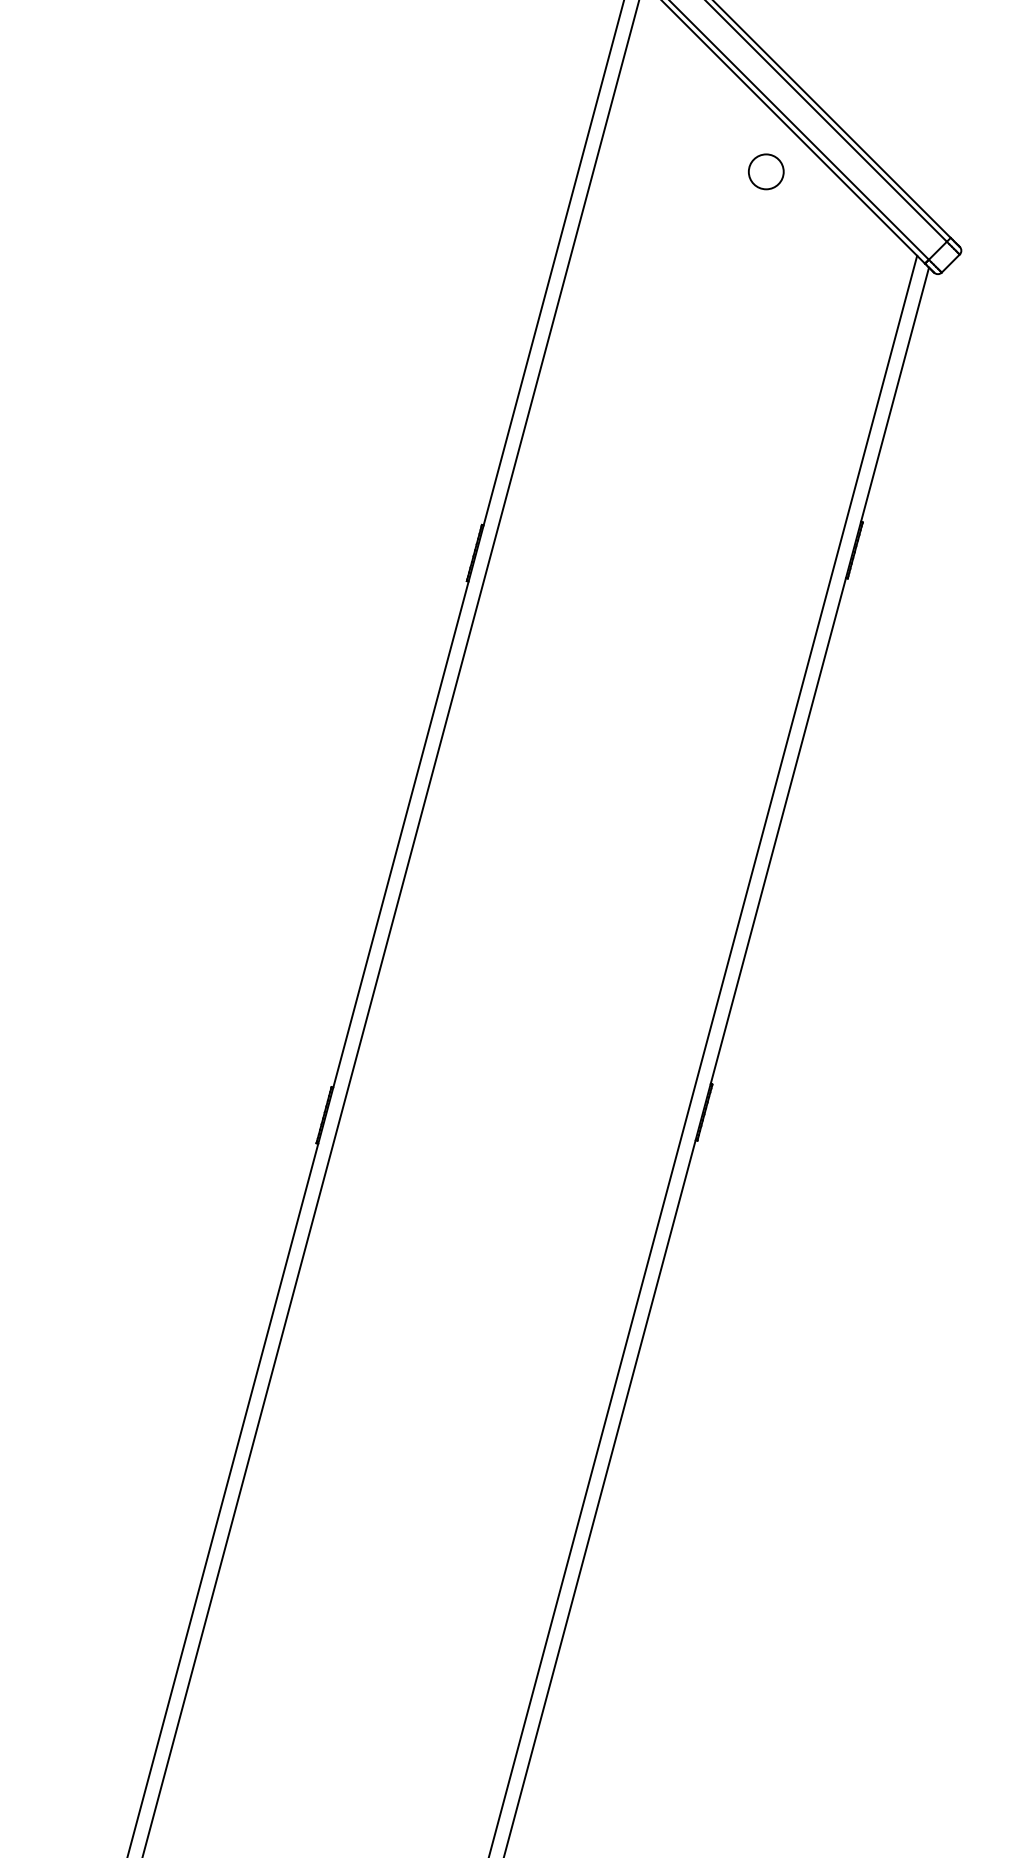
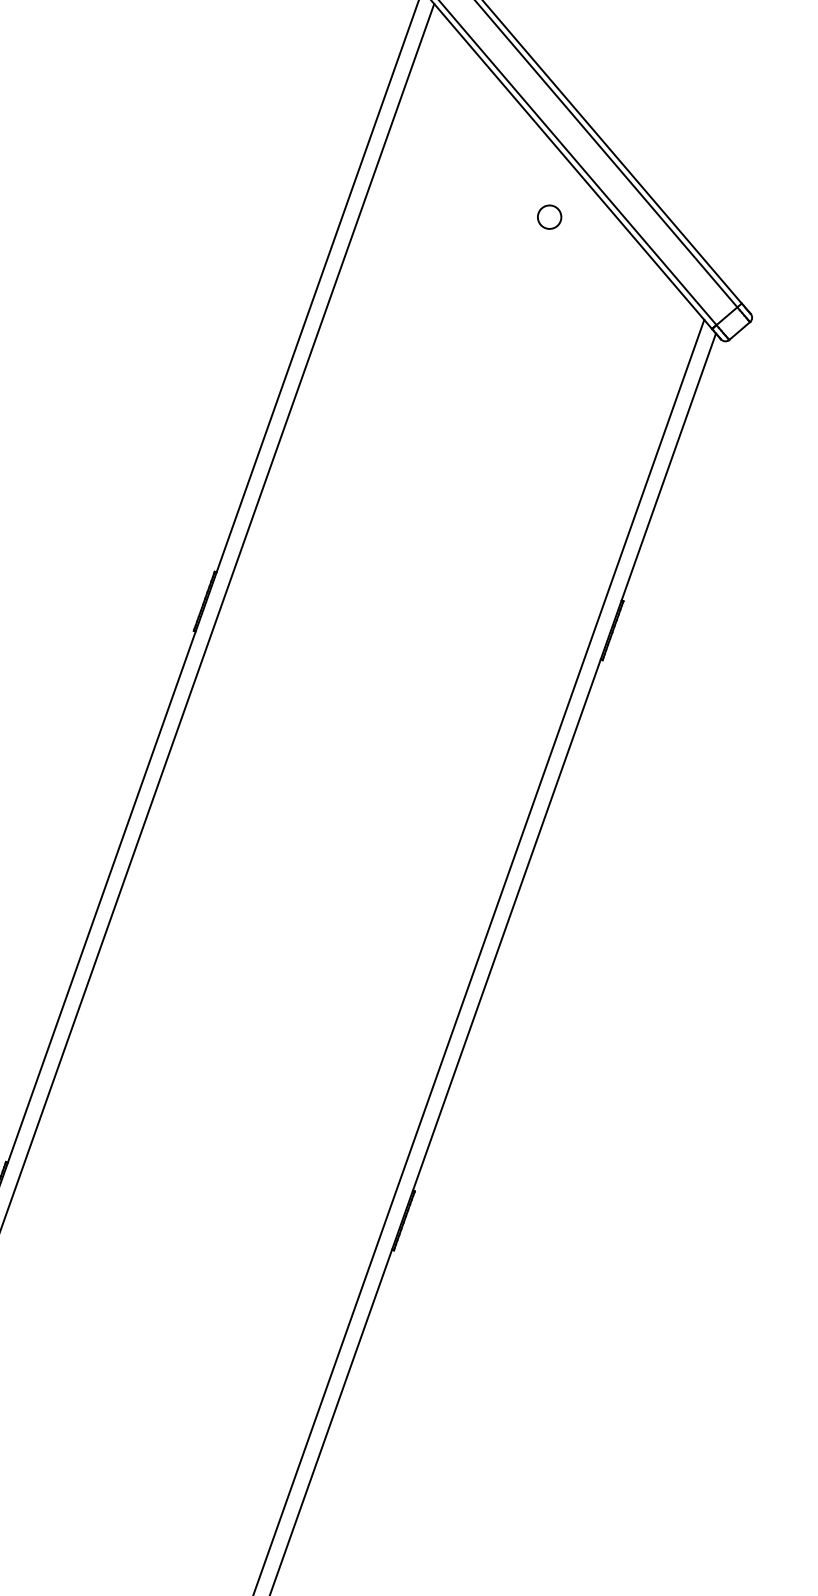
circle: (766, 171) -> (549, 216), size x0.62

